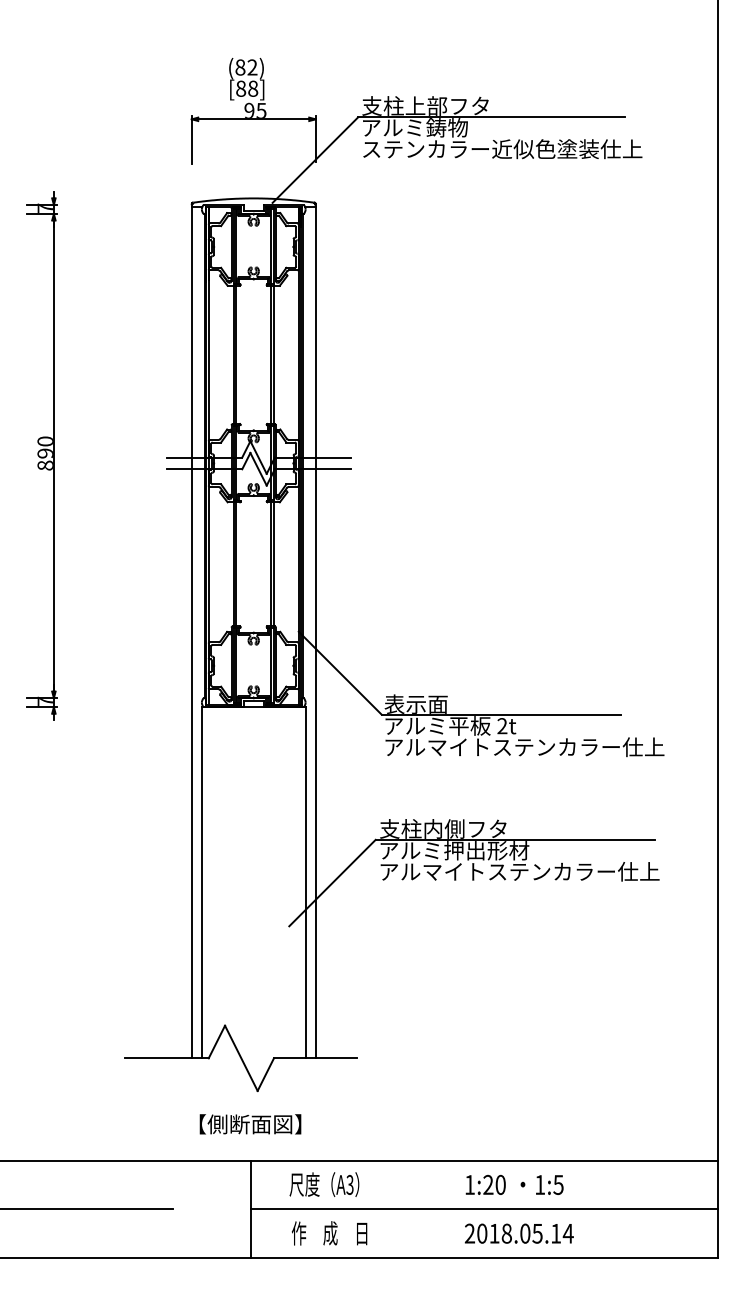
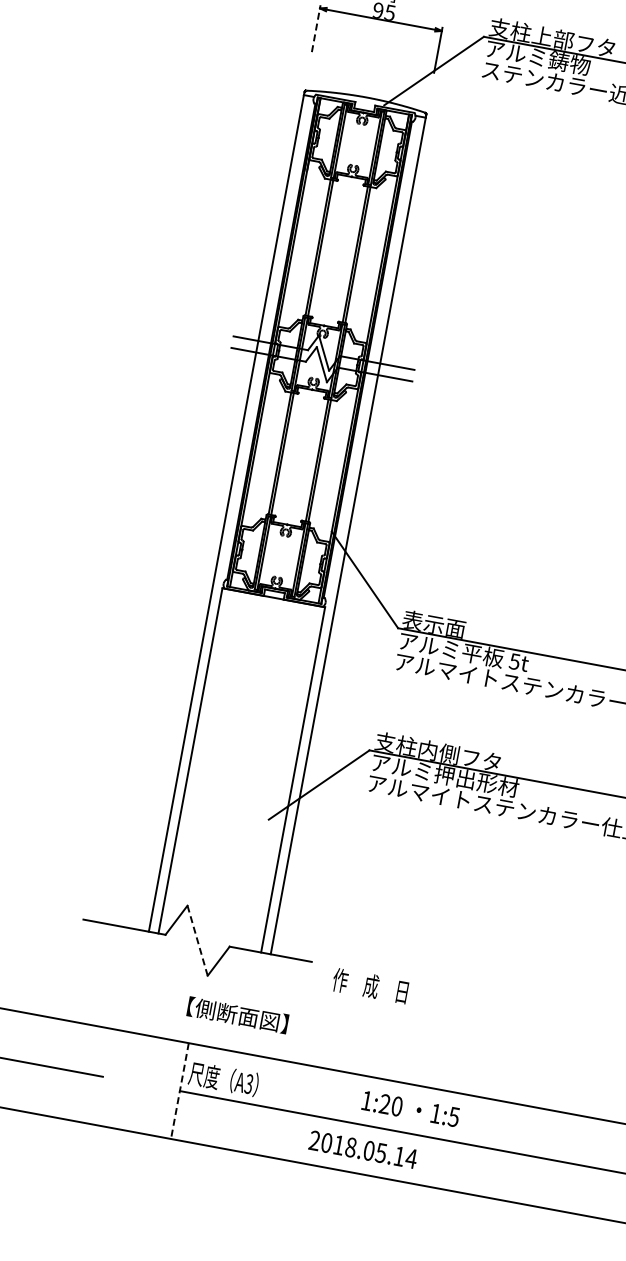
line: (191, 139) -> (316, 28), solid -> dashed
part: (41, 455) -> (110, 311), removed
text: (502, 726) -> (514, 662), 2t -> 5t
line: (241, 1058) -> (197, 940), solid -> dashed
text: (250, 1124) -> (237, 1015), moved
text: (324, 1184) -> (224, 1079), moved
text: (514, 1184) -> (410, 1108), moved
line: (251, 1209) -> (180, 1091), solid -> dashed
text: (329, 1233) -> (370, 986), moved
text: (518, 1233) -> (362, 1149), moved

